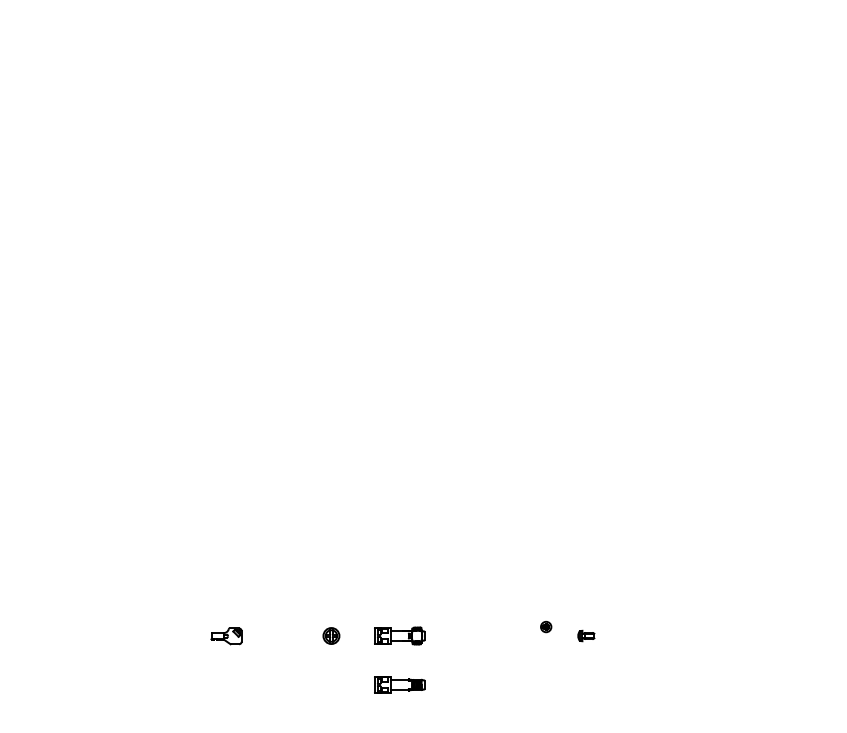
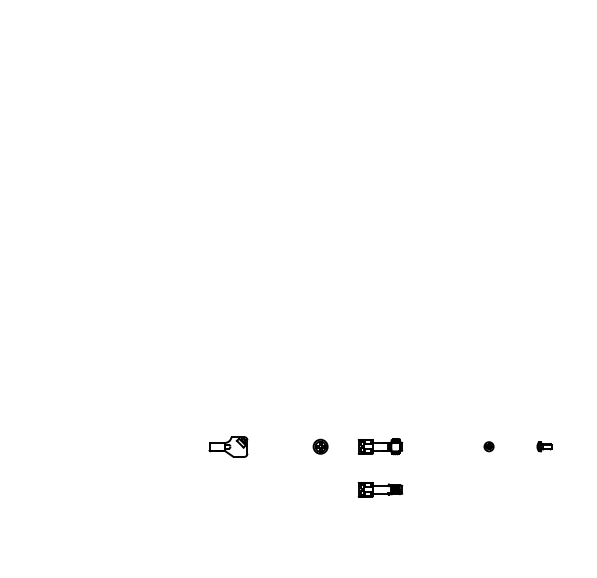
part: (546, 626) -> (489, 446), moved
part: (226, 636) -> (228, 447), size x1.43

